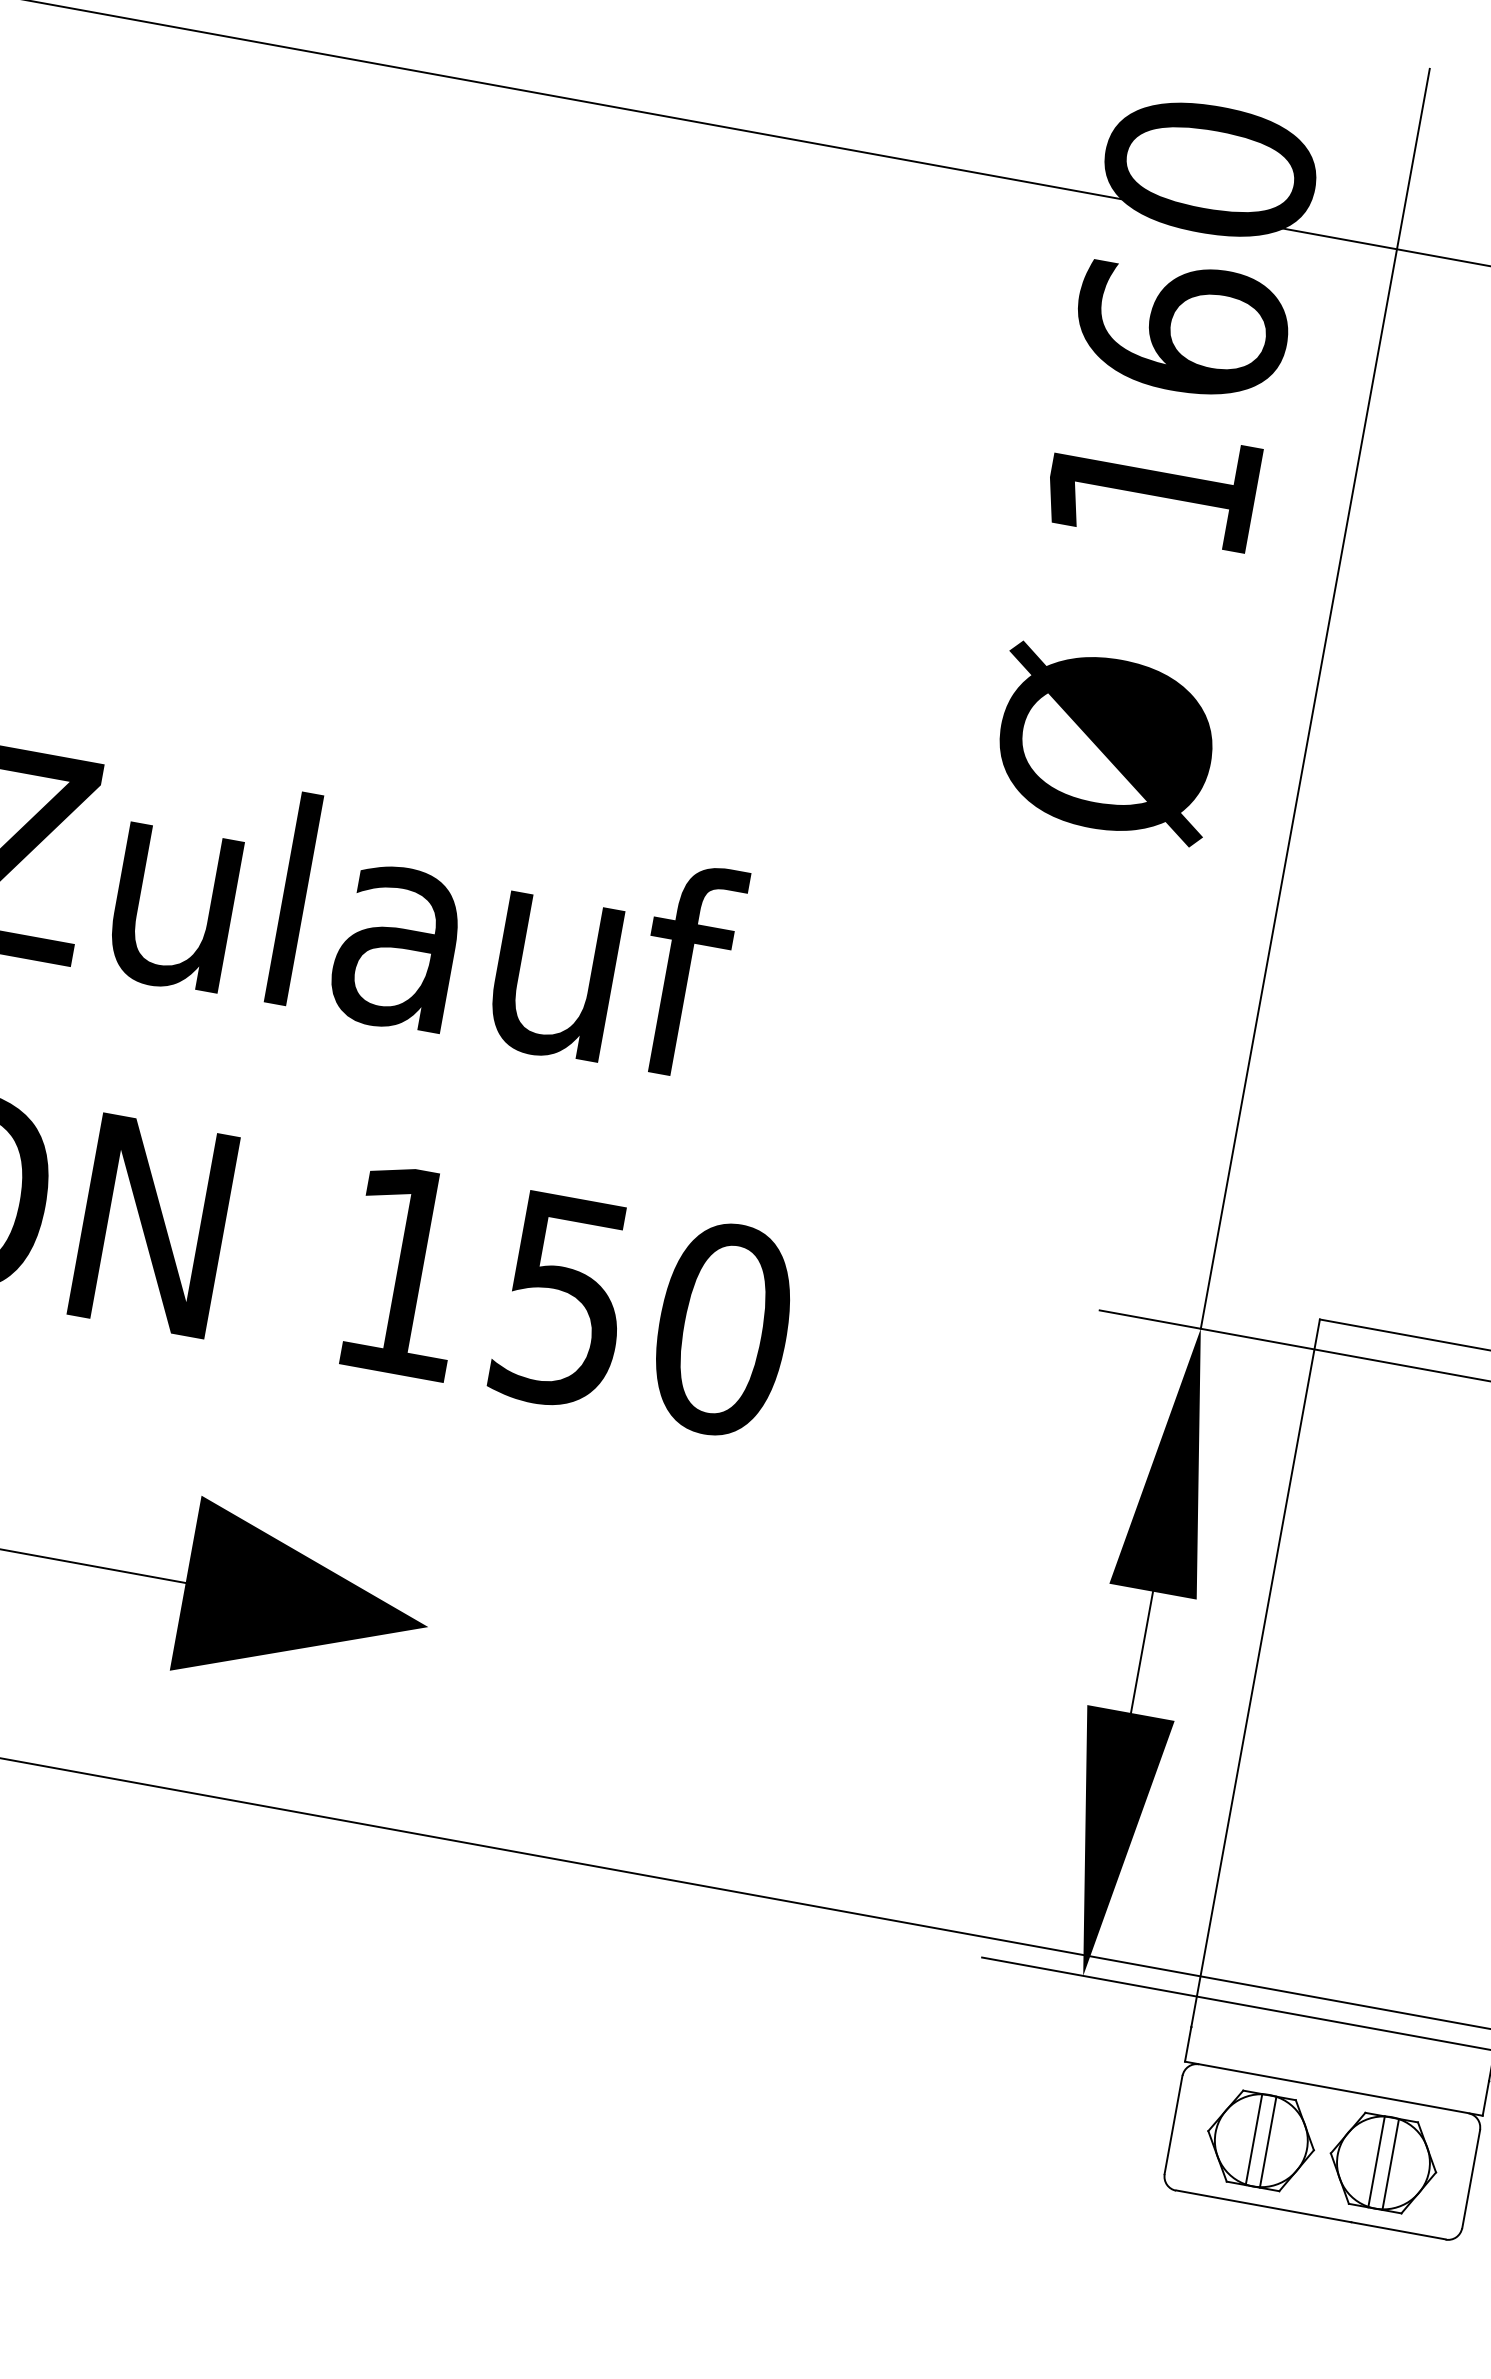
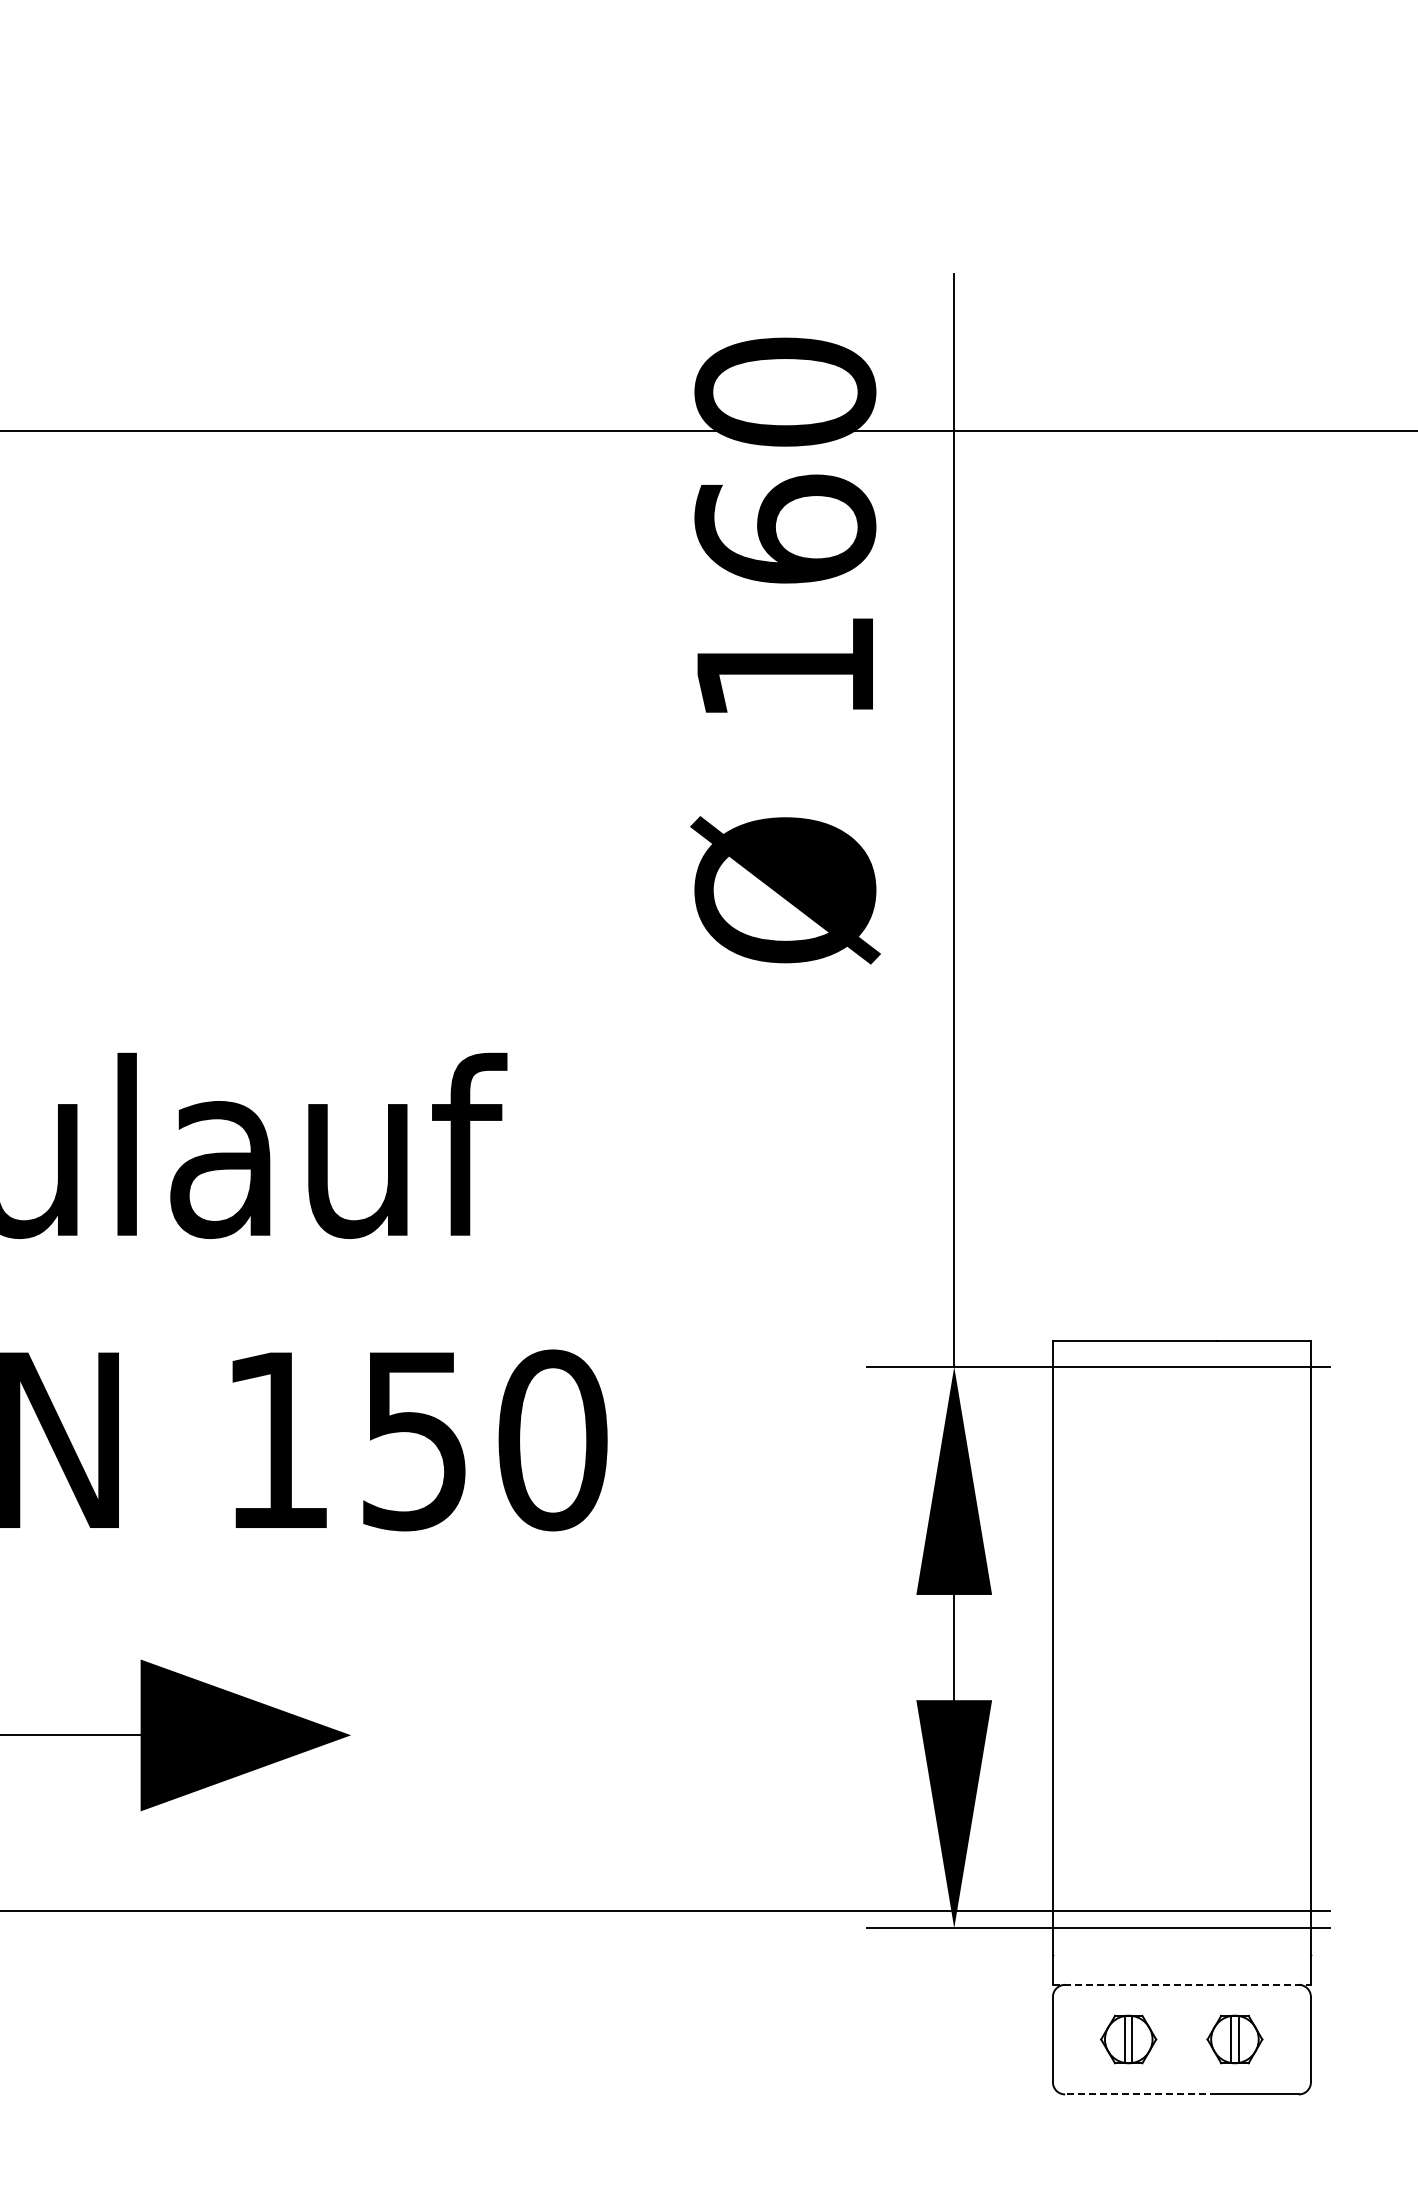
line: (1334, 2088) -> (1182, 1984), solid -> dashed
part: (1260, 2140) -> (1128, 2039), size x0.6
part: (1382, 2162) -> (1234, 2039), size x0.6
line: (1264, 2206) -> (1141, 2094), solid -> dashed

